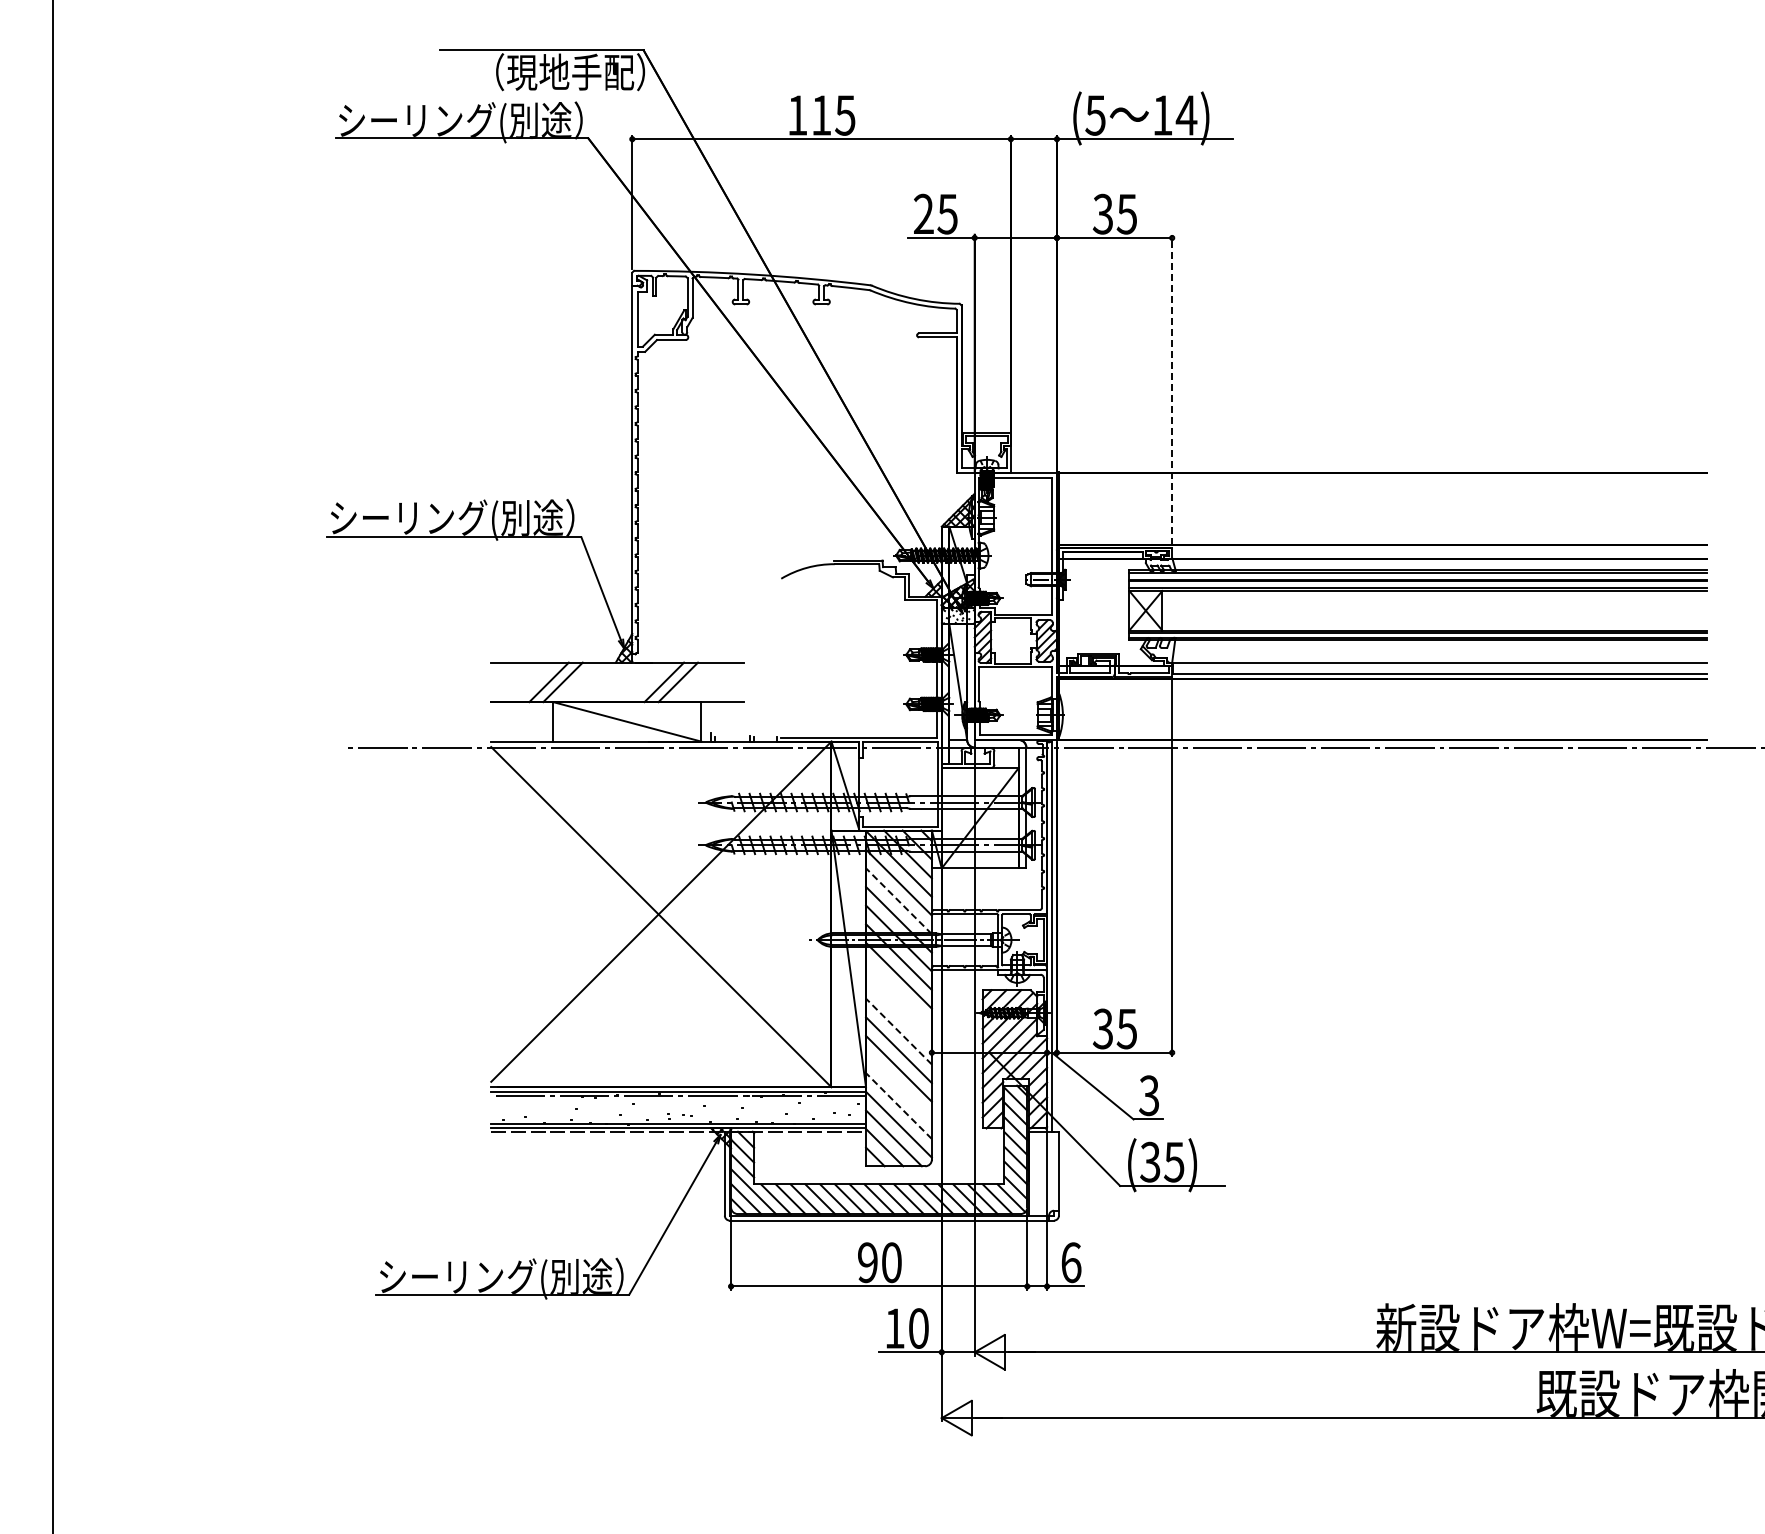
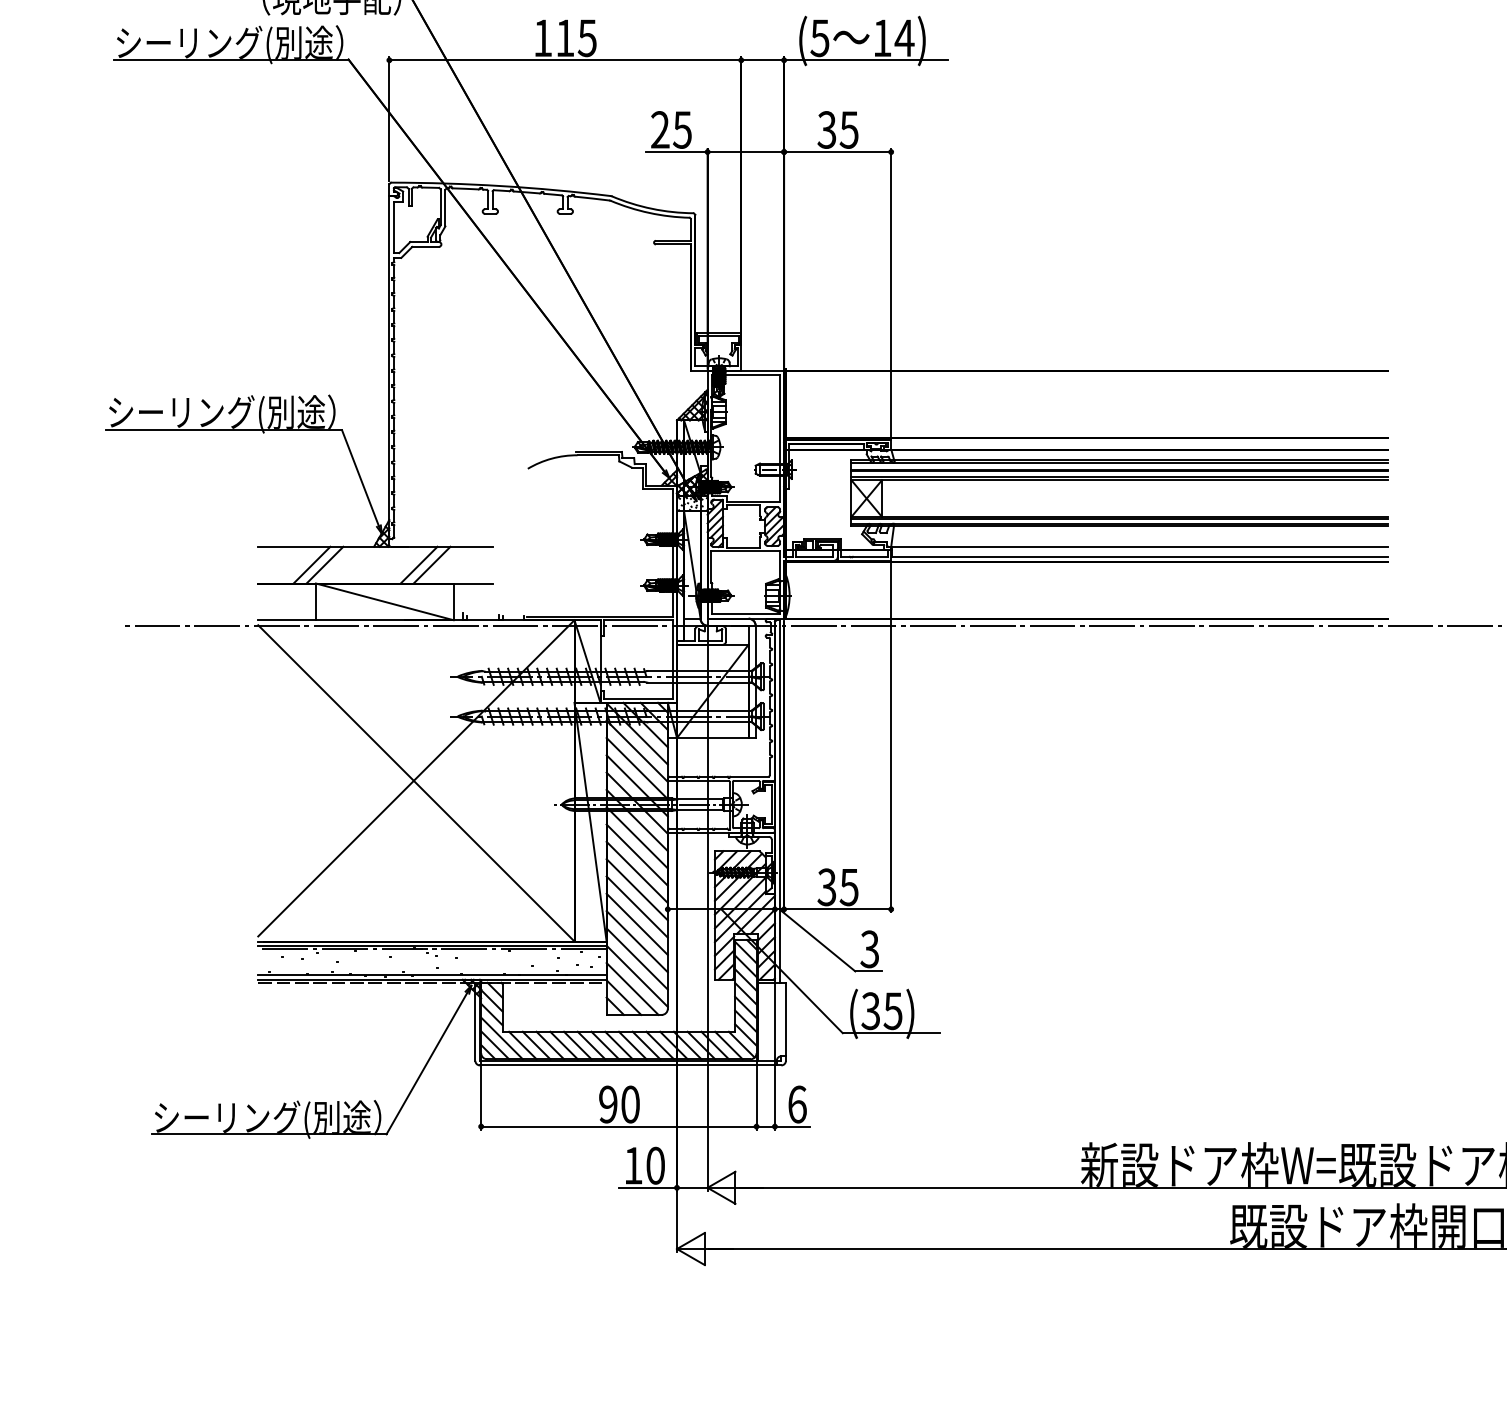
line: (1172, 389) -> (891, 292), dashed -> solid
line: (898, 901) -> (636, 768), dashed -> solid
line: (898, 994) -> (636, 855), added
line: (898, 1012) -> (636, 871), added
line: (898, 1031) -> (636, 889), dashed -> solid
line: (898, 1087) -> (636, 941), added
line: (898, 1106) -> (636, 959), dashed -> solid

